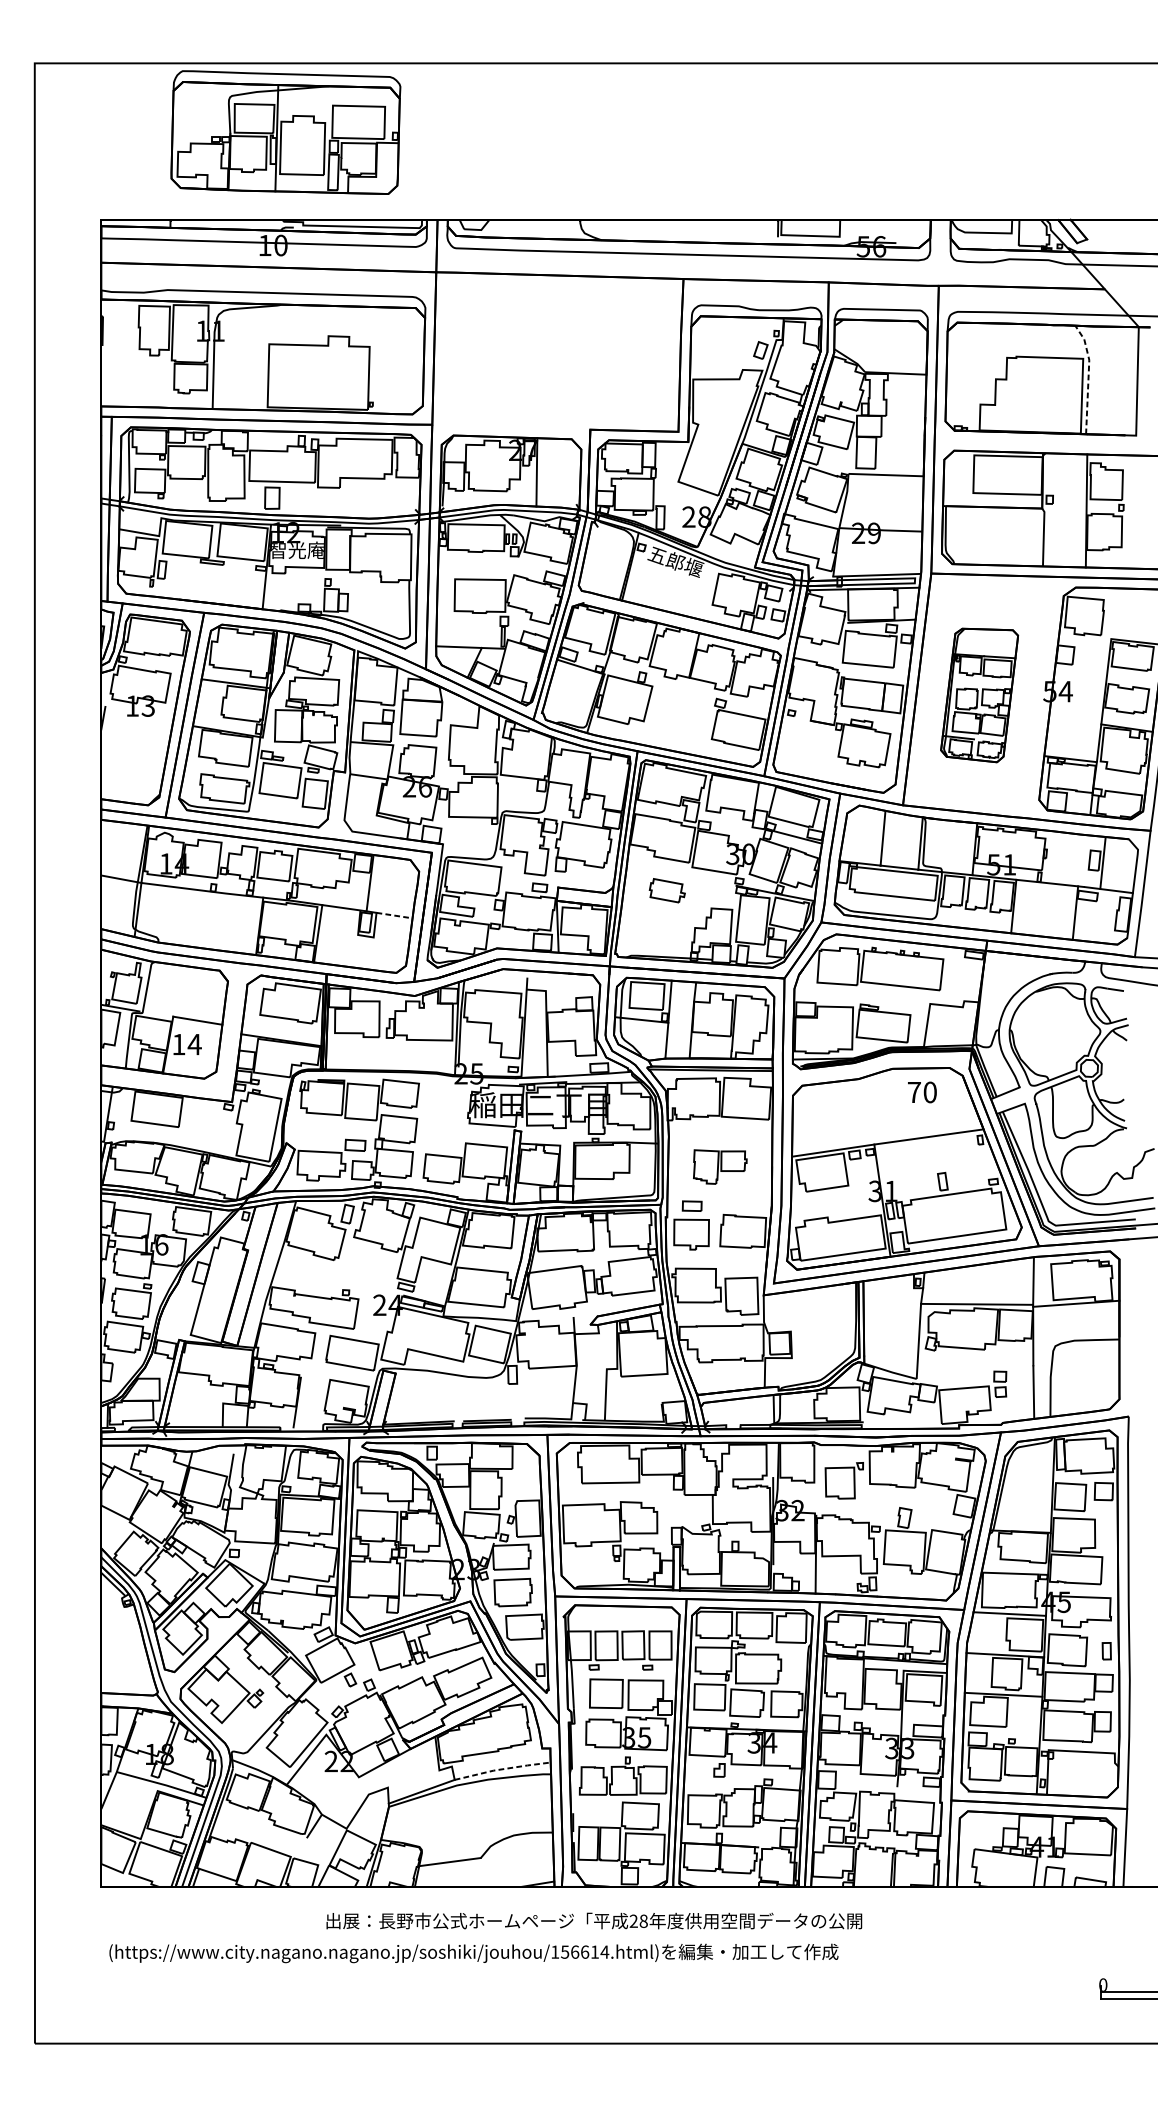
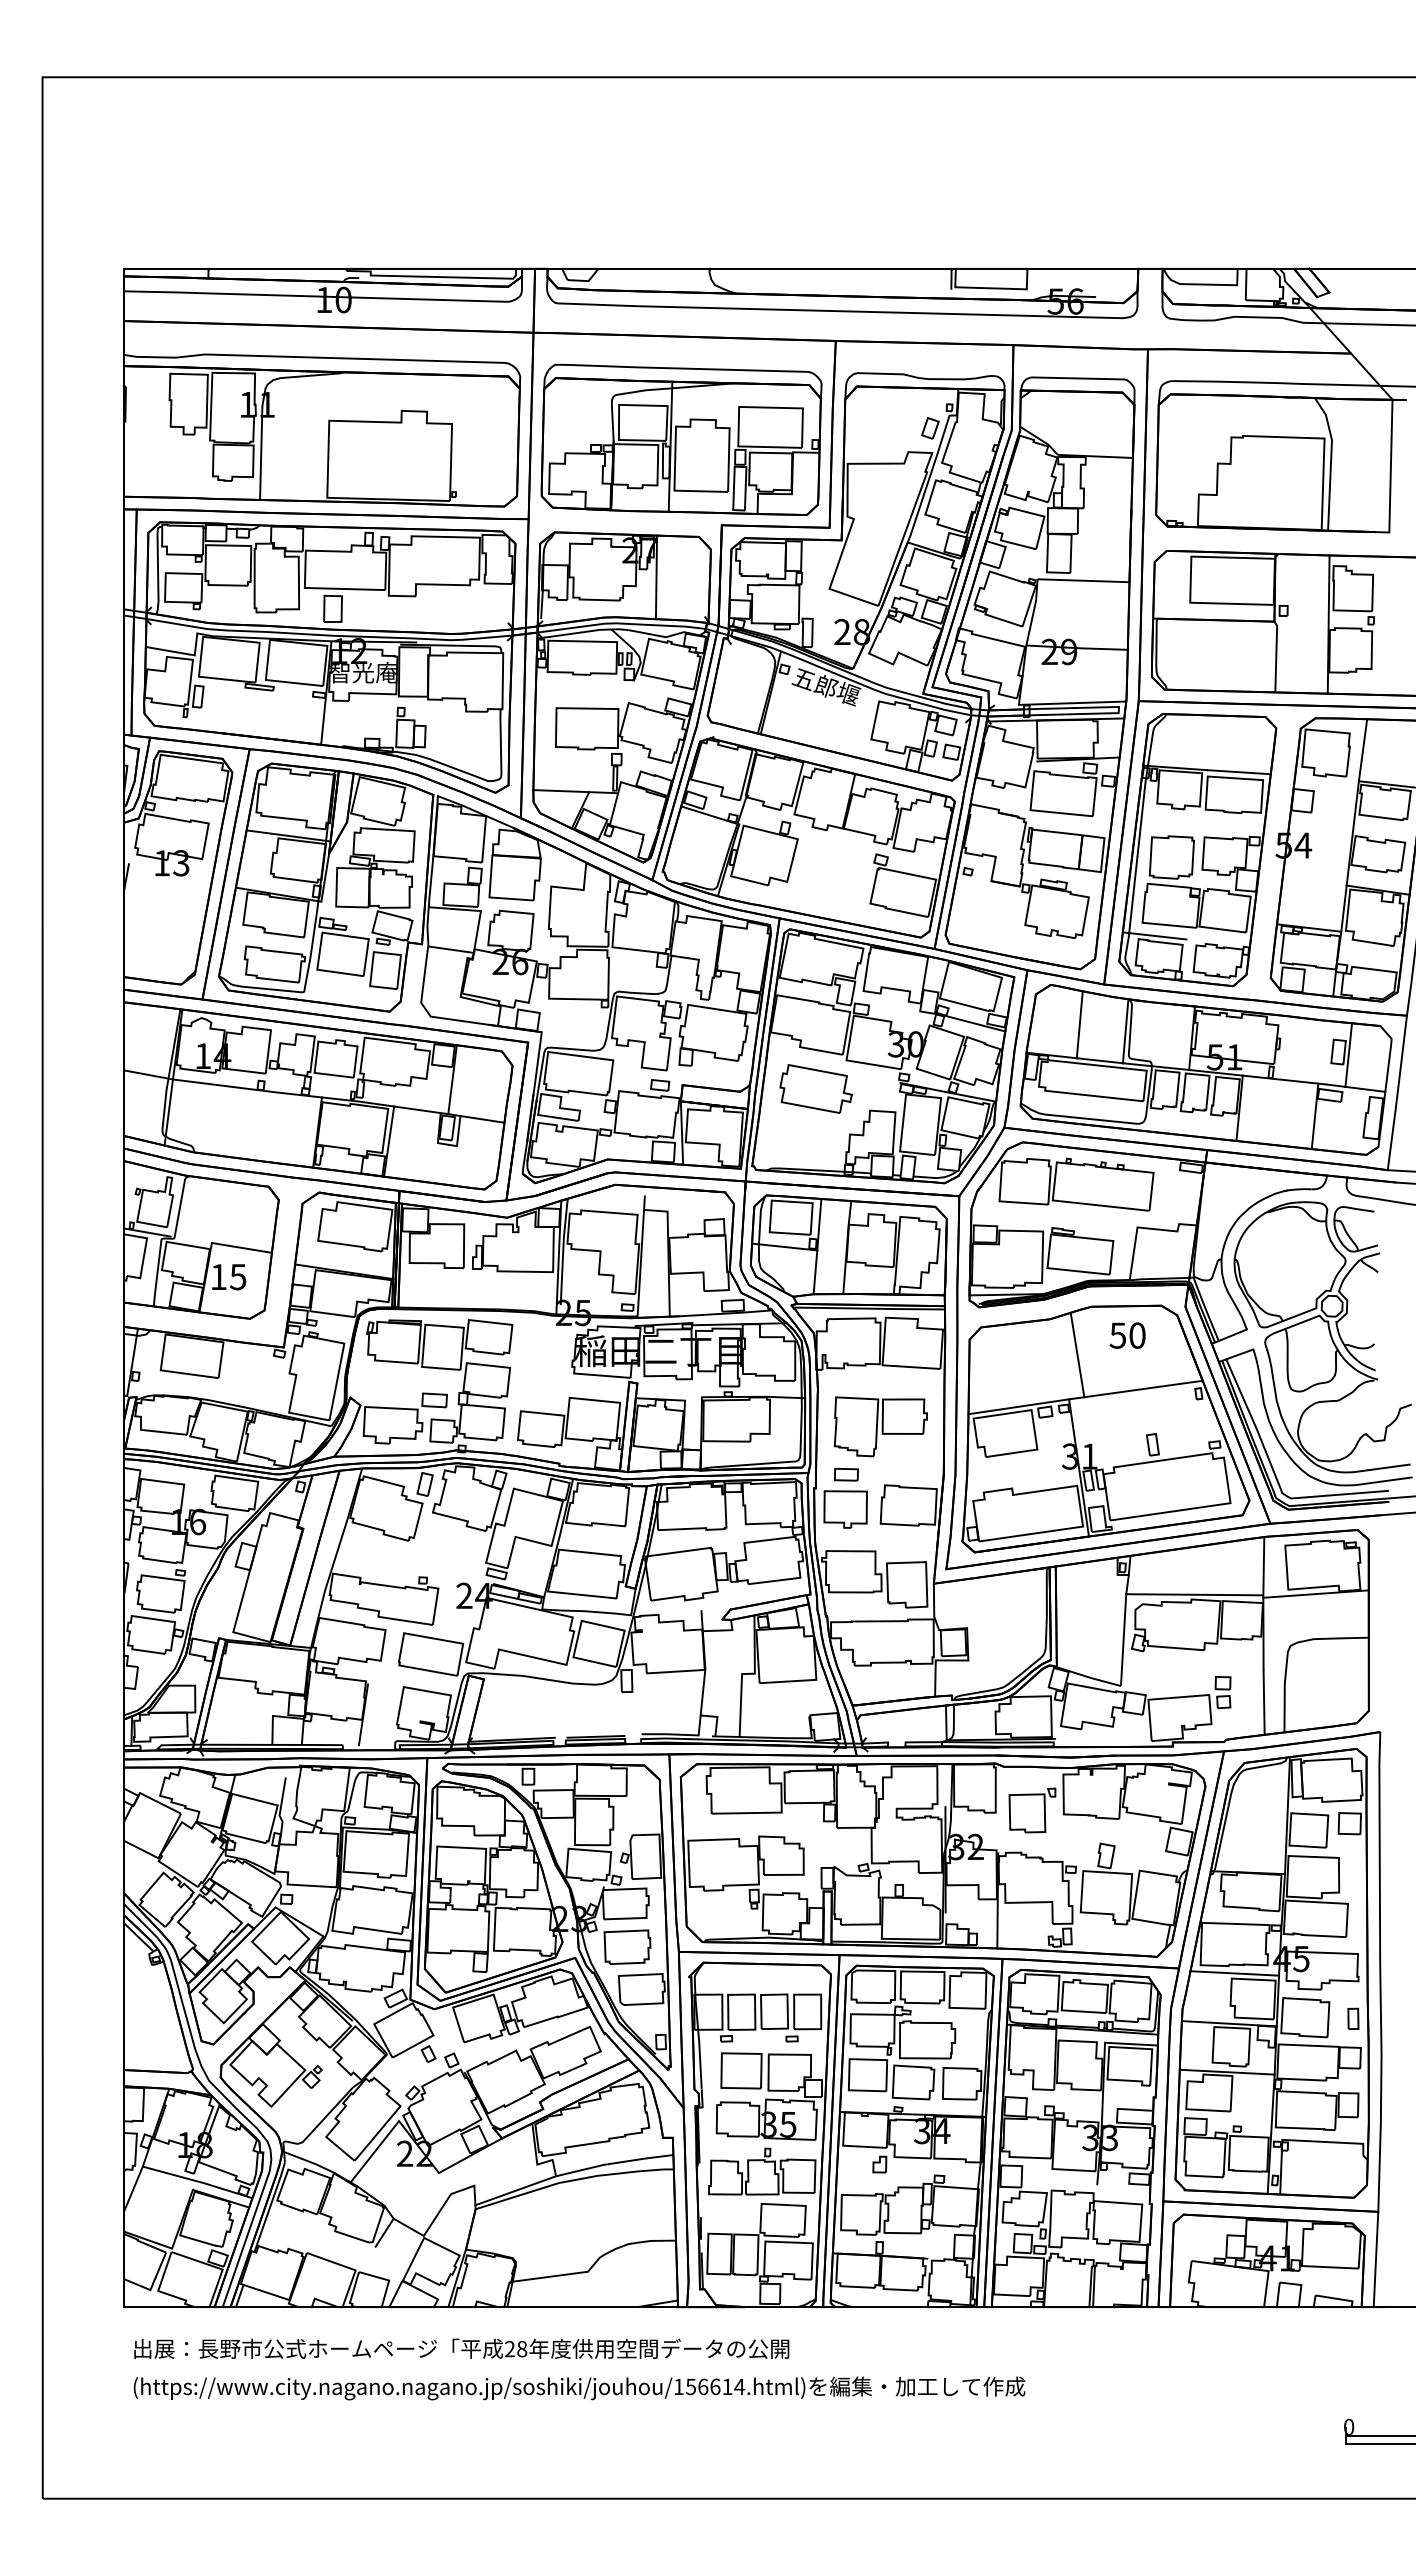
part: (285, 132) -> (681, 439), moved
line: (1088, 377) -> (1331, 461), dashed -> solid
line: (1114, 613) -> (1362, 750), added
part: (979, 695) -> (1197, 850), size x1.67
part: (666, 890) -> (815, 1088), size x1.67
line: (394, 915) -> (482, 1119), dashed -> solid
text: (194, 1044) -> (237, 1277), 14 -> 15
text: (913, 1092) -> (1117, 1335), 70 -> 50
line: (881, 1107) -> (1077, 1354), added
part: (720, 1166) -> (880, 1426), size x1.43
line: (502, 1769) -> (614, 2163), dashed -> solid
text: (594, 1920) -> (461, 2348), moved

